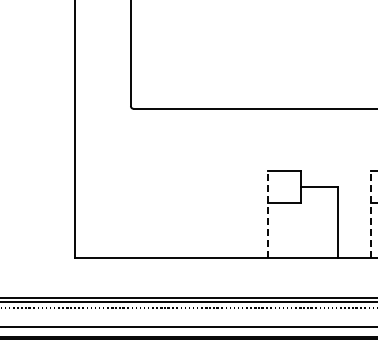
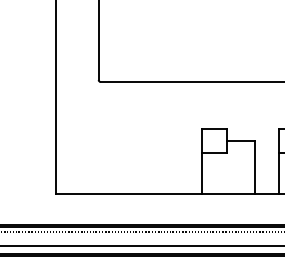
line: (268, 213) -> (202, 160), dashed -> solid
line: (370, 213) -> (279, 160), dashed -> solid

